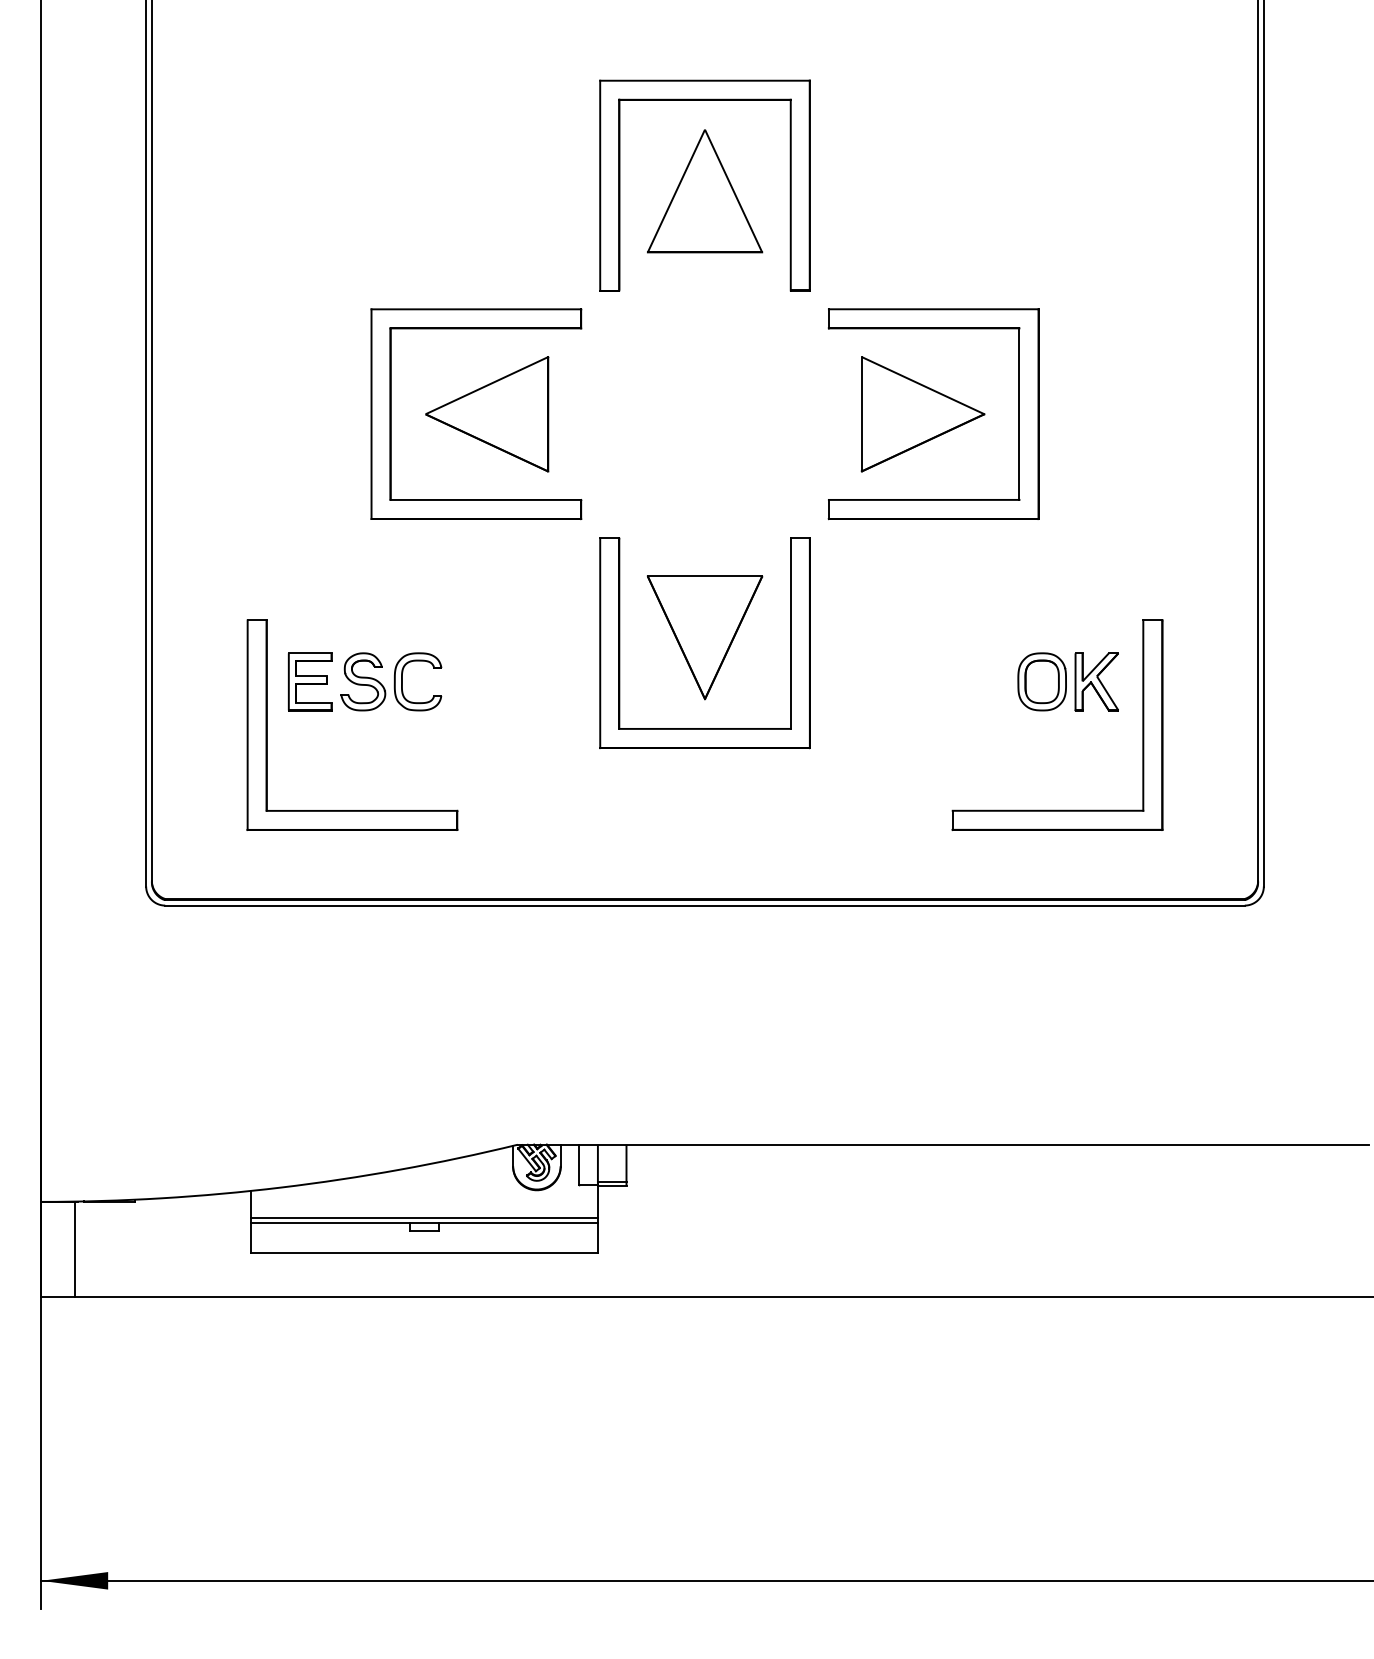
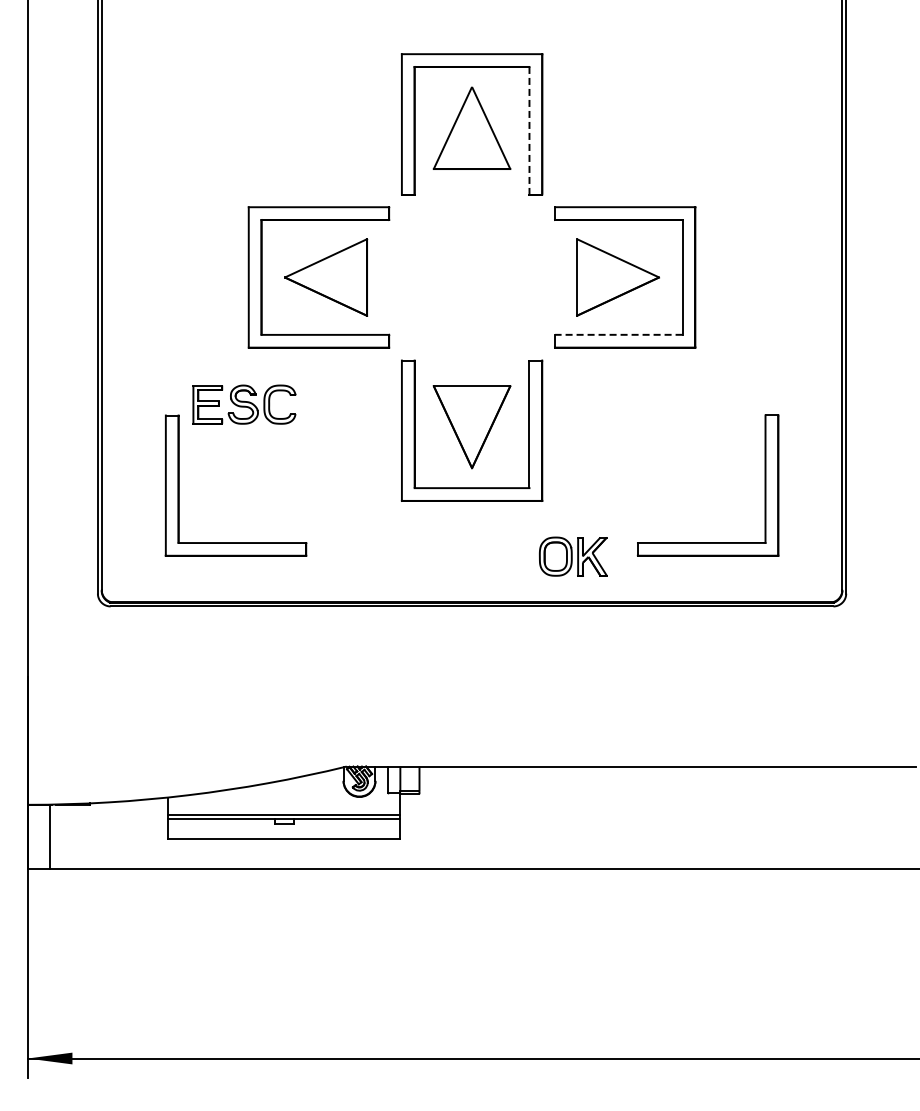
line: (790, 194) -> (529, 130), solid -> dashed
line: (923, 499) -> (618, 334), solid -> dashed
part: (365, 681) -> (244, 404), moved
part: (1068, 681) -> (573, 556), moved

